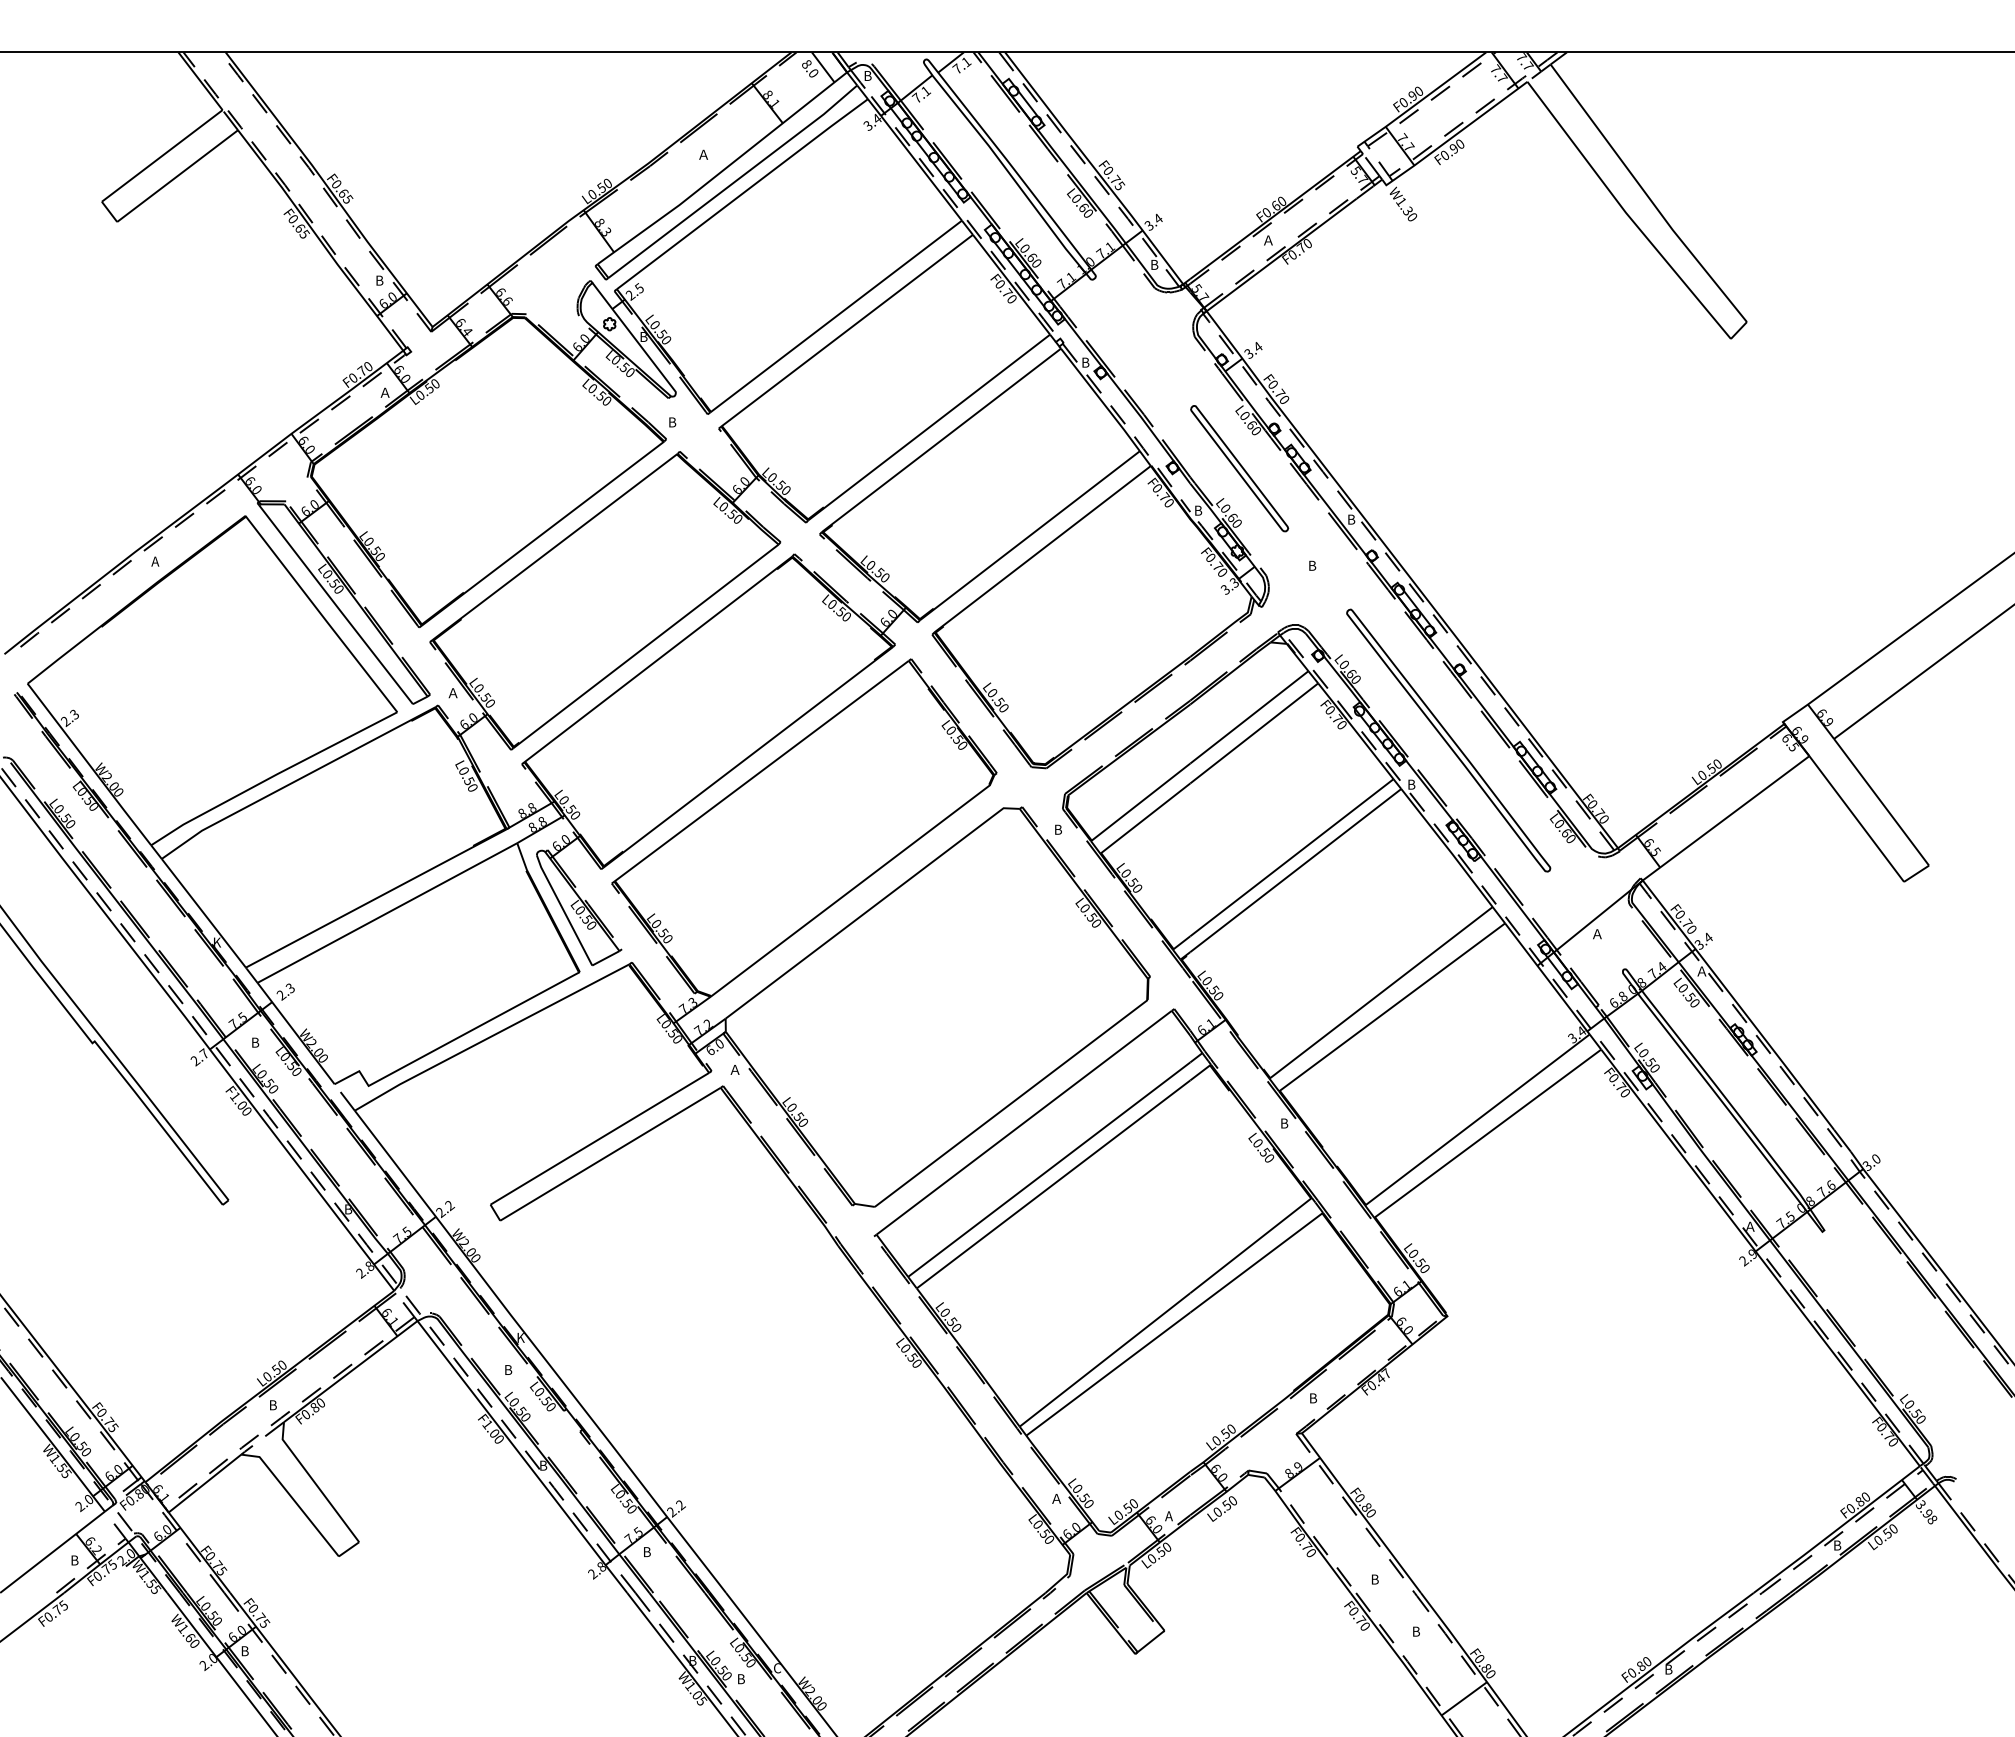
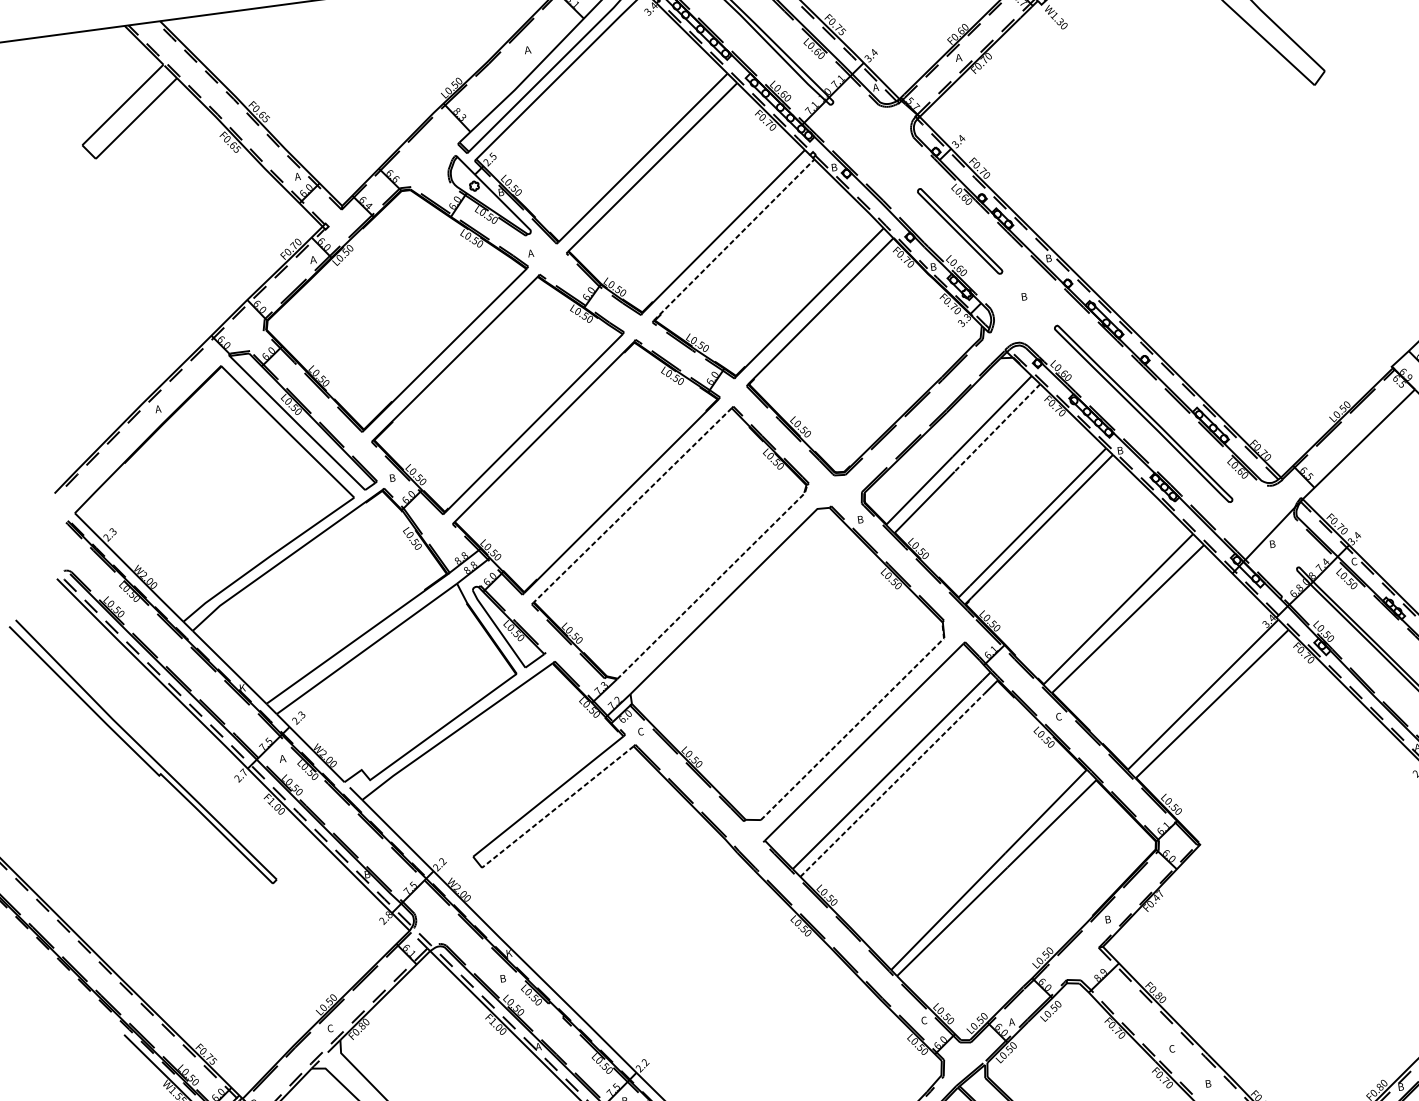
text: (1154, 264) -> (876, 87), B -> A
text: (379, 280) -> (297, 176), B -> A
text: (672, 422) -> (531, 253), B -> A
line: (942, 439) -> (734, 239), solid -> dashed
text: (452, 693) -> (393, 478), Ａ -> B
line: (1253, 733) -> (996, 428), solid -> dashed
line: (761, 771) -> (632, 505), solid -> dashed
line: (855, 887) -> (714, 583), solid -> dashed
text: (1596, 934) -> (1273, 544), Ａ -> B
text: (1701, 971) -> (1355, 561), Ａ -> C
text: (256, 1042) -> (281, 758), B -> Ａ
text: (734, 1069) -> (642, 731), Ａ -> C
line: (1020, 1096) -> (858, 722), solid -> dashed
text: (1284, 1123) -> (1059, 716), B -> C
line: (610, 1154) -> (557, 807), solid -> dashed
line: (1053, 1184) -> (892, 785), solid -> dashed
text: (272, 1405) -> (330, 1028), B -> C
text: (543, 1465) -> (538, 1046), B -> A
text: (1055, 1498) -> (925, 1020), Ａ -> C
text: (1374, 1579) -> (1171, 1048), B -> C

